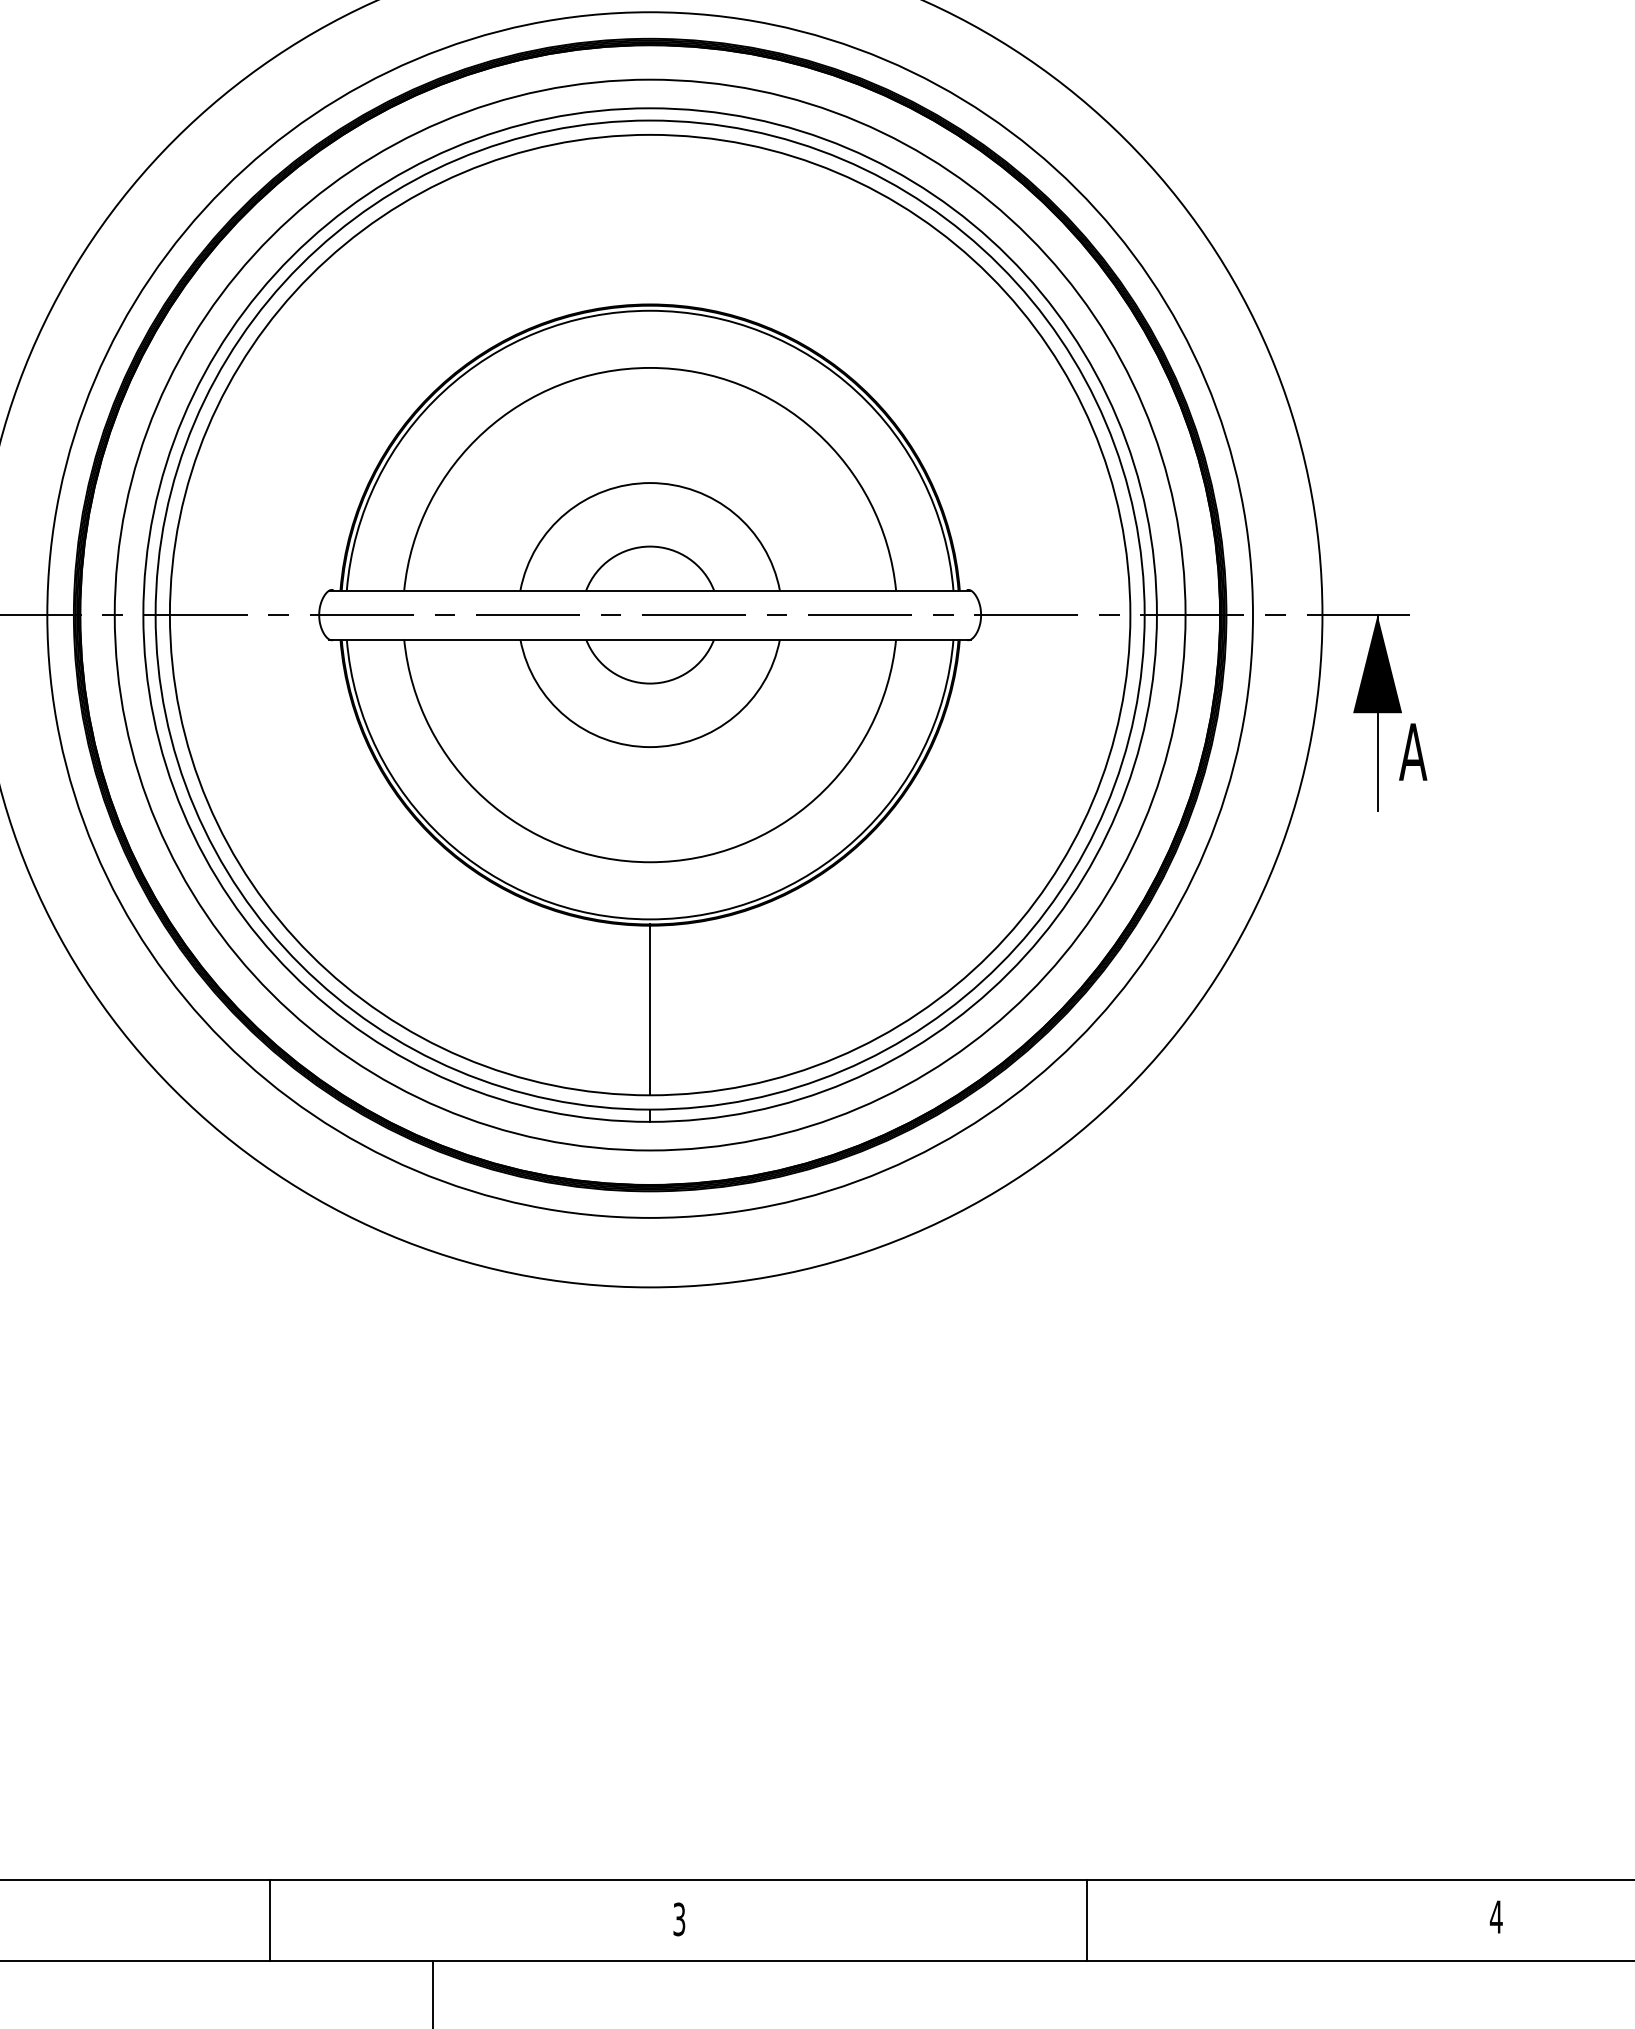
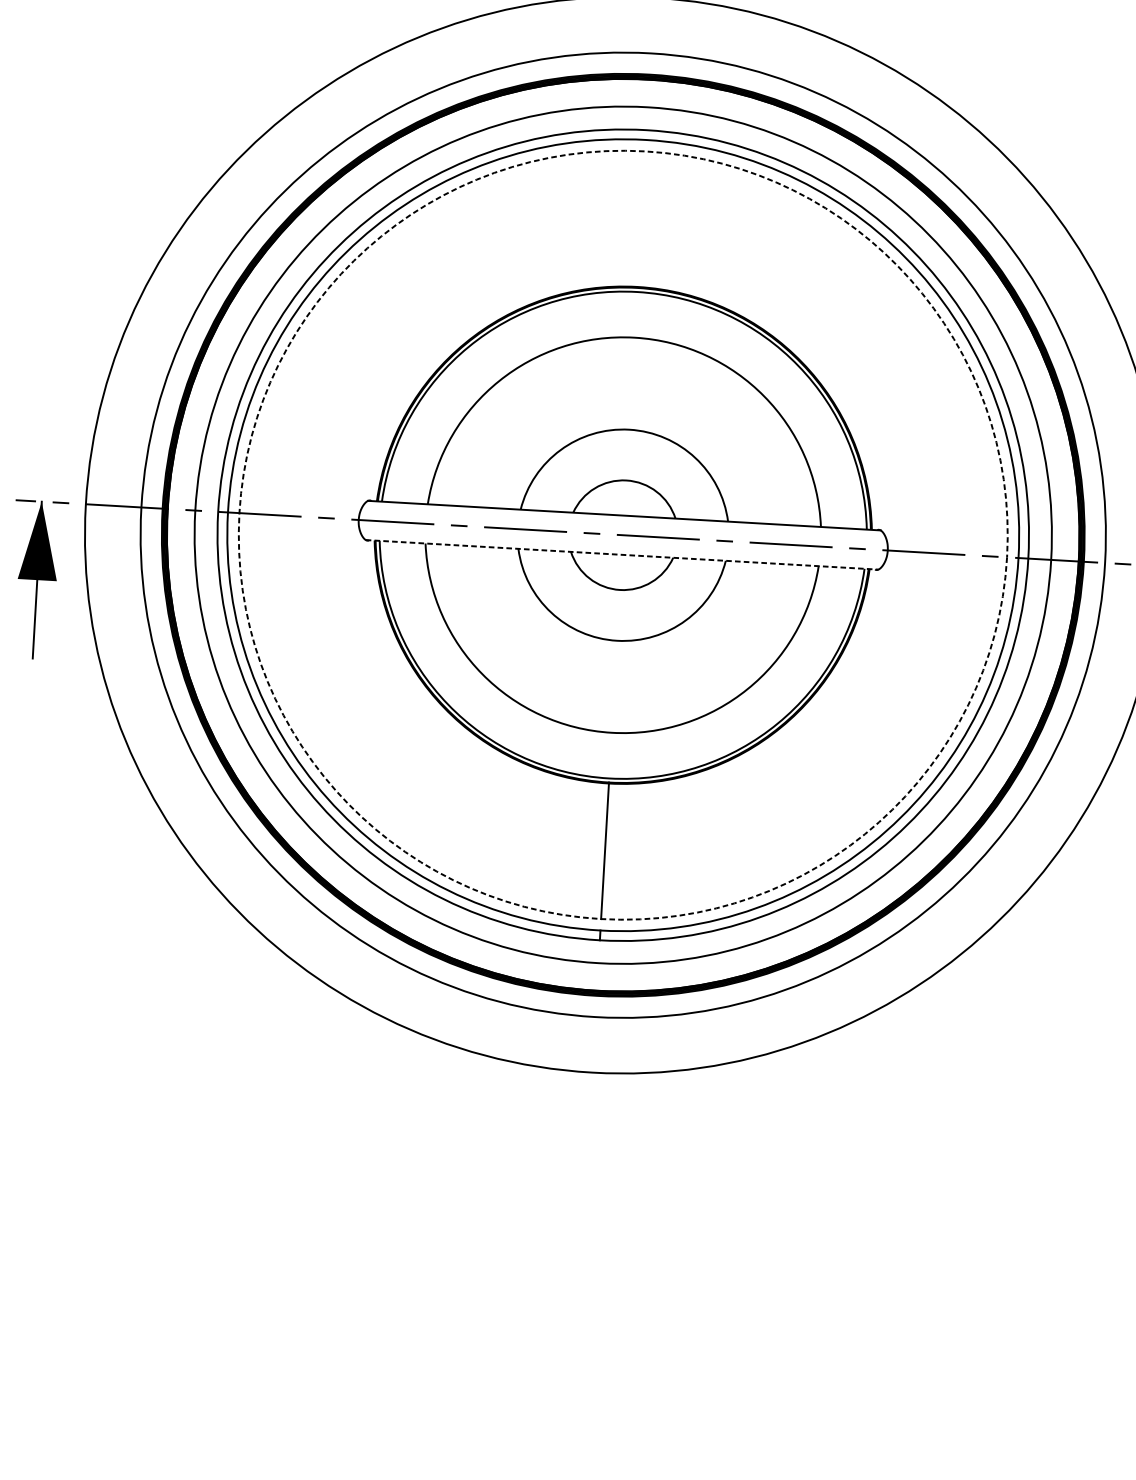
circle: (649, 614) -> (622, 534), solid -> dashed
line: (650, 639) -> (622, 554), solid -> dashed

